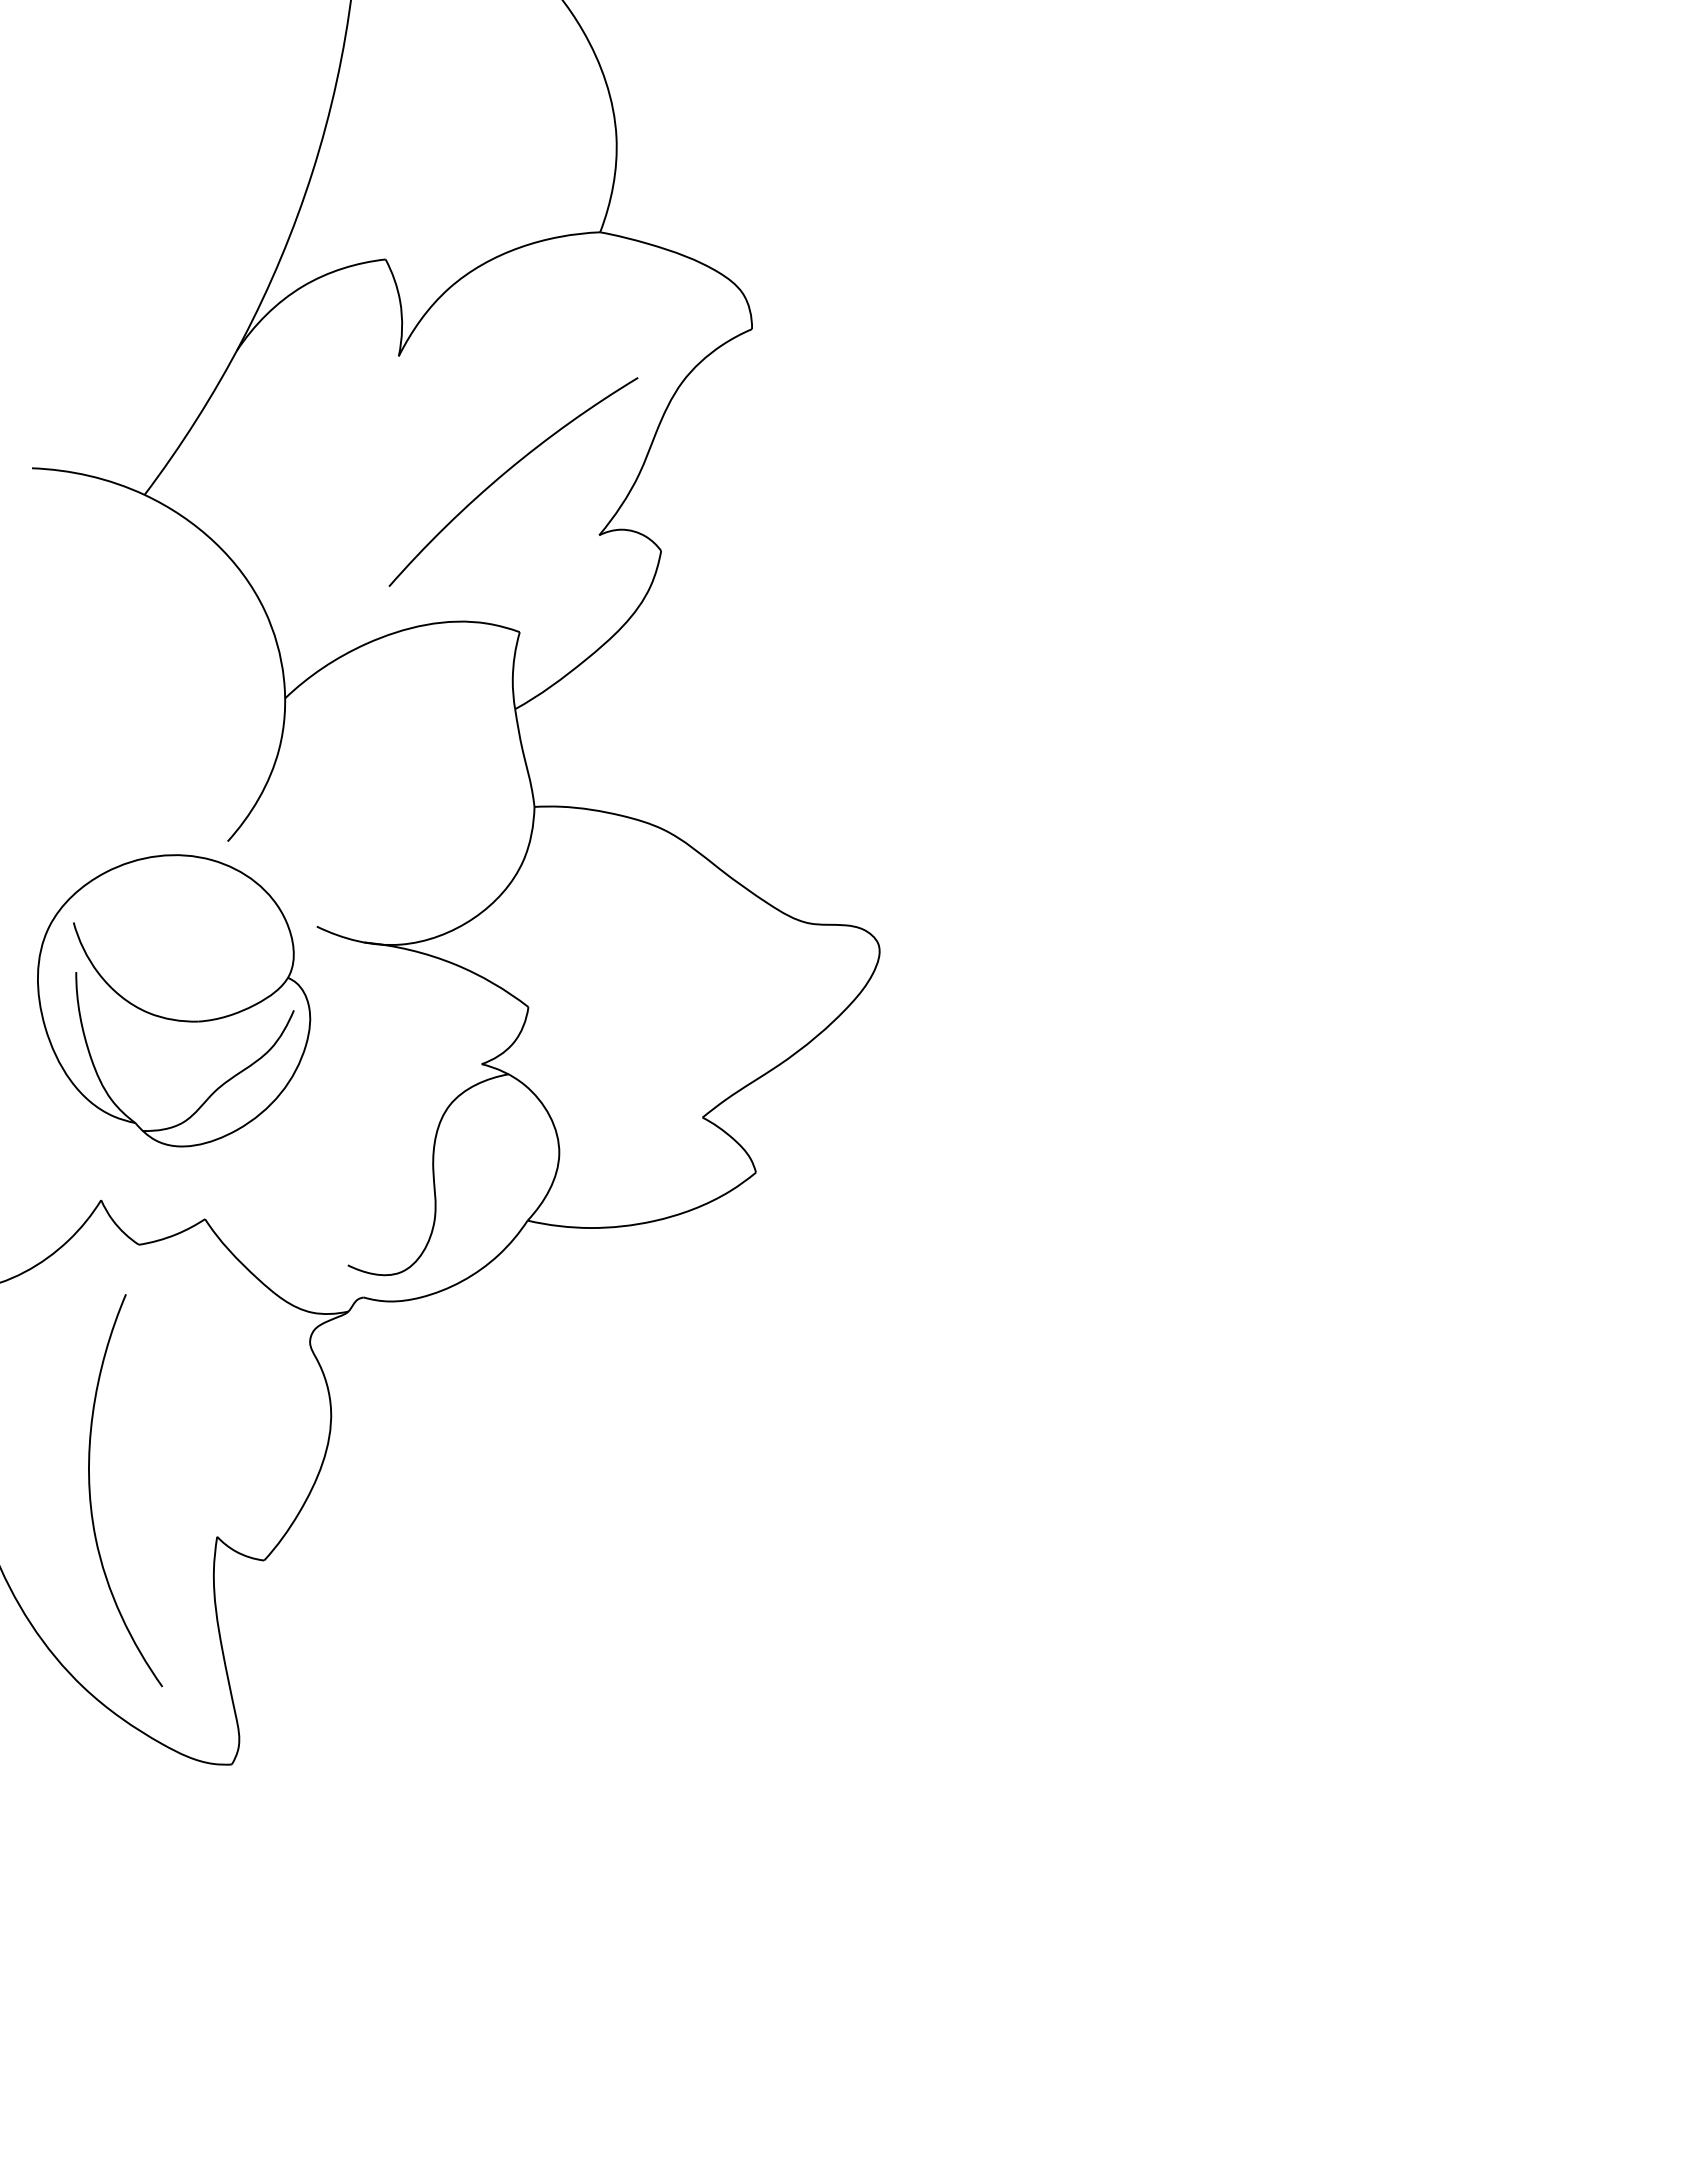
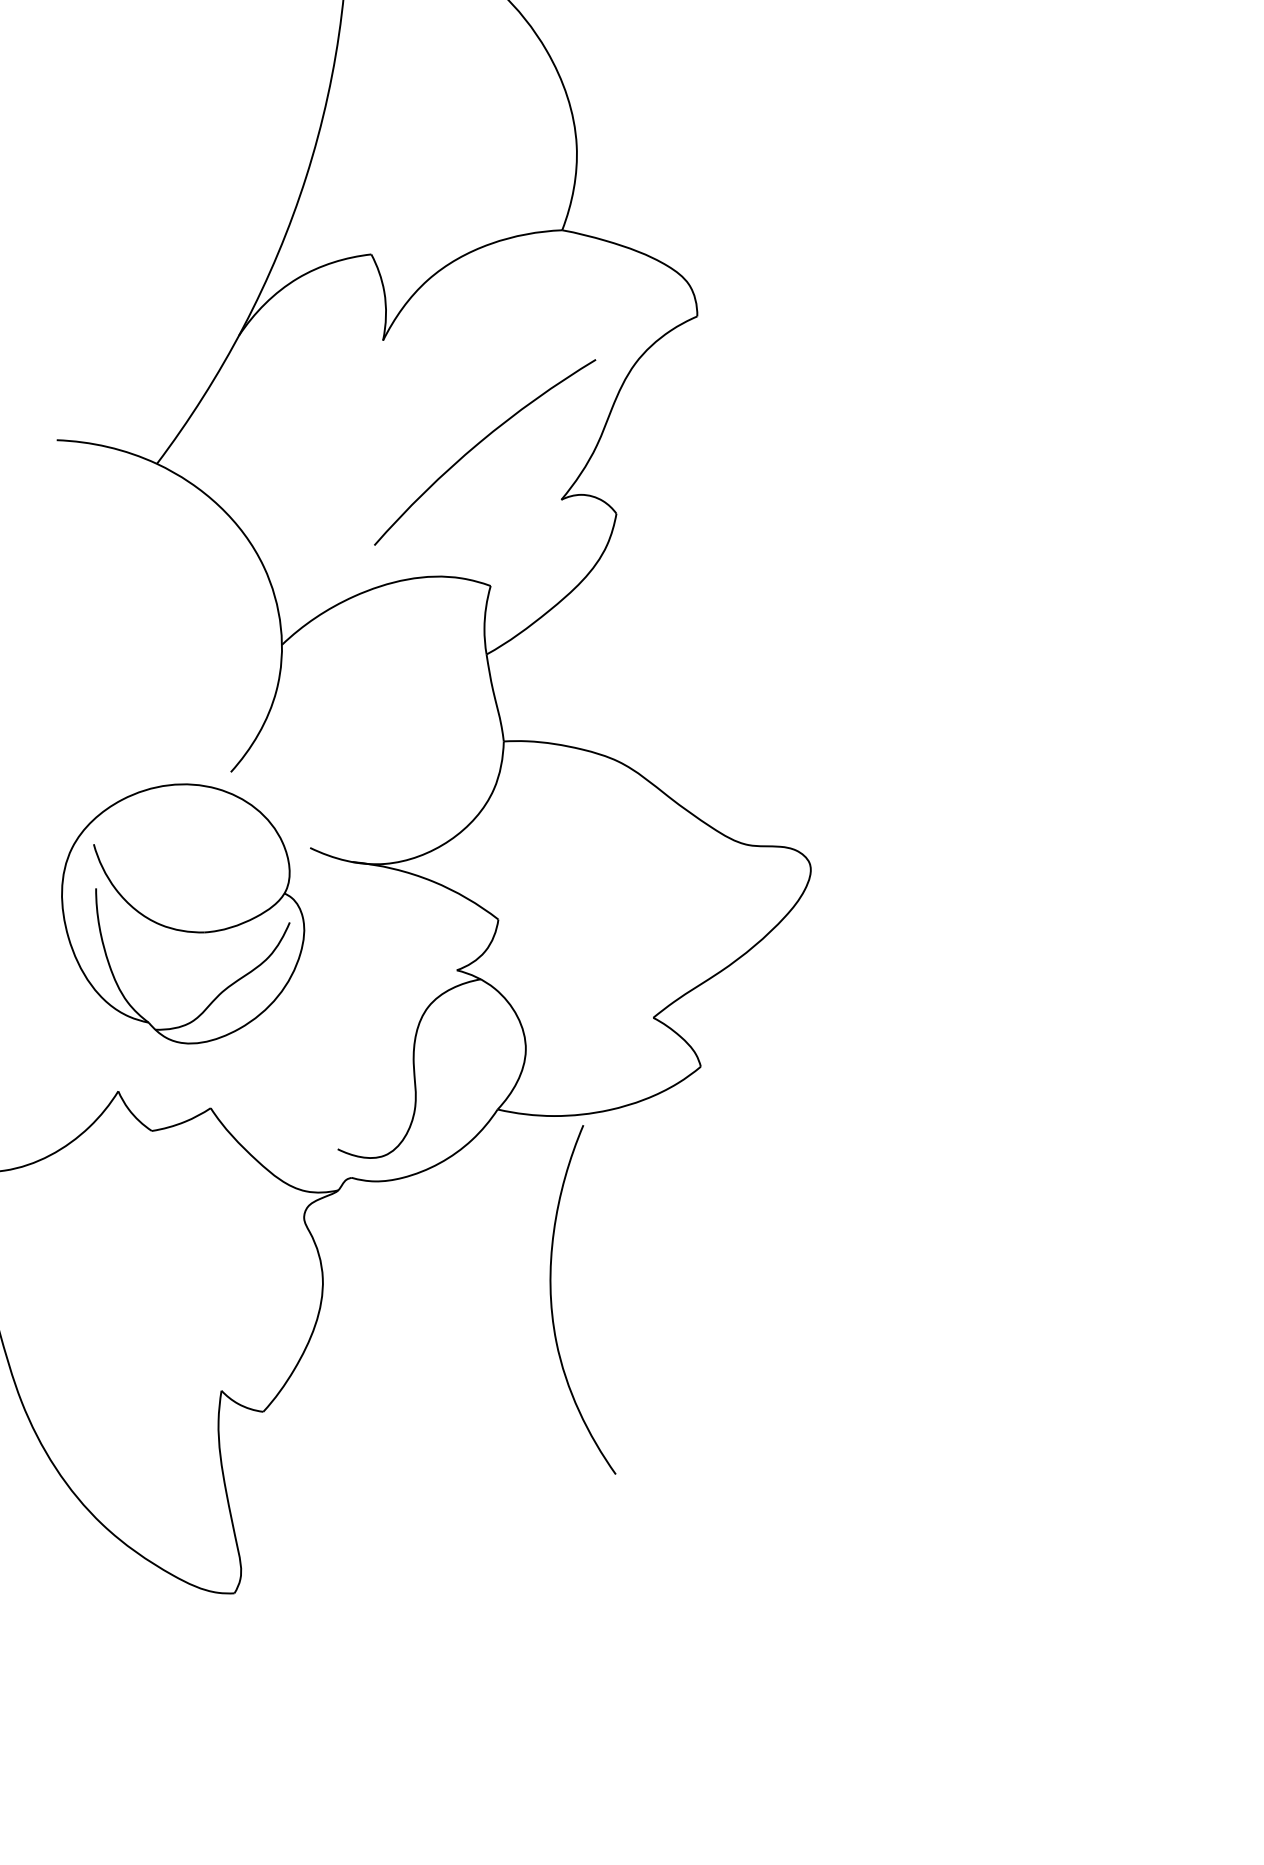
curve: (90, 1490) -> (551, 1299), moved

